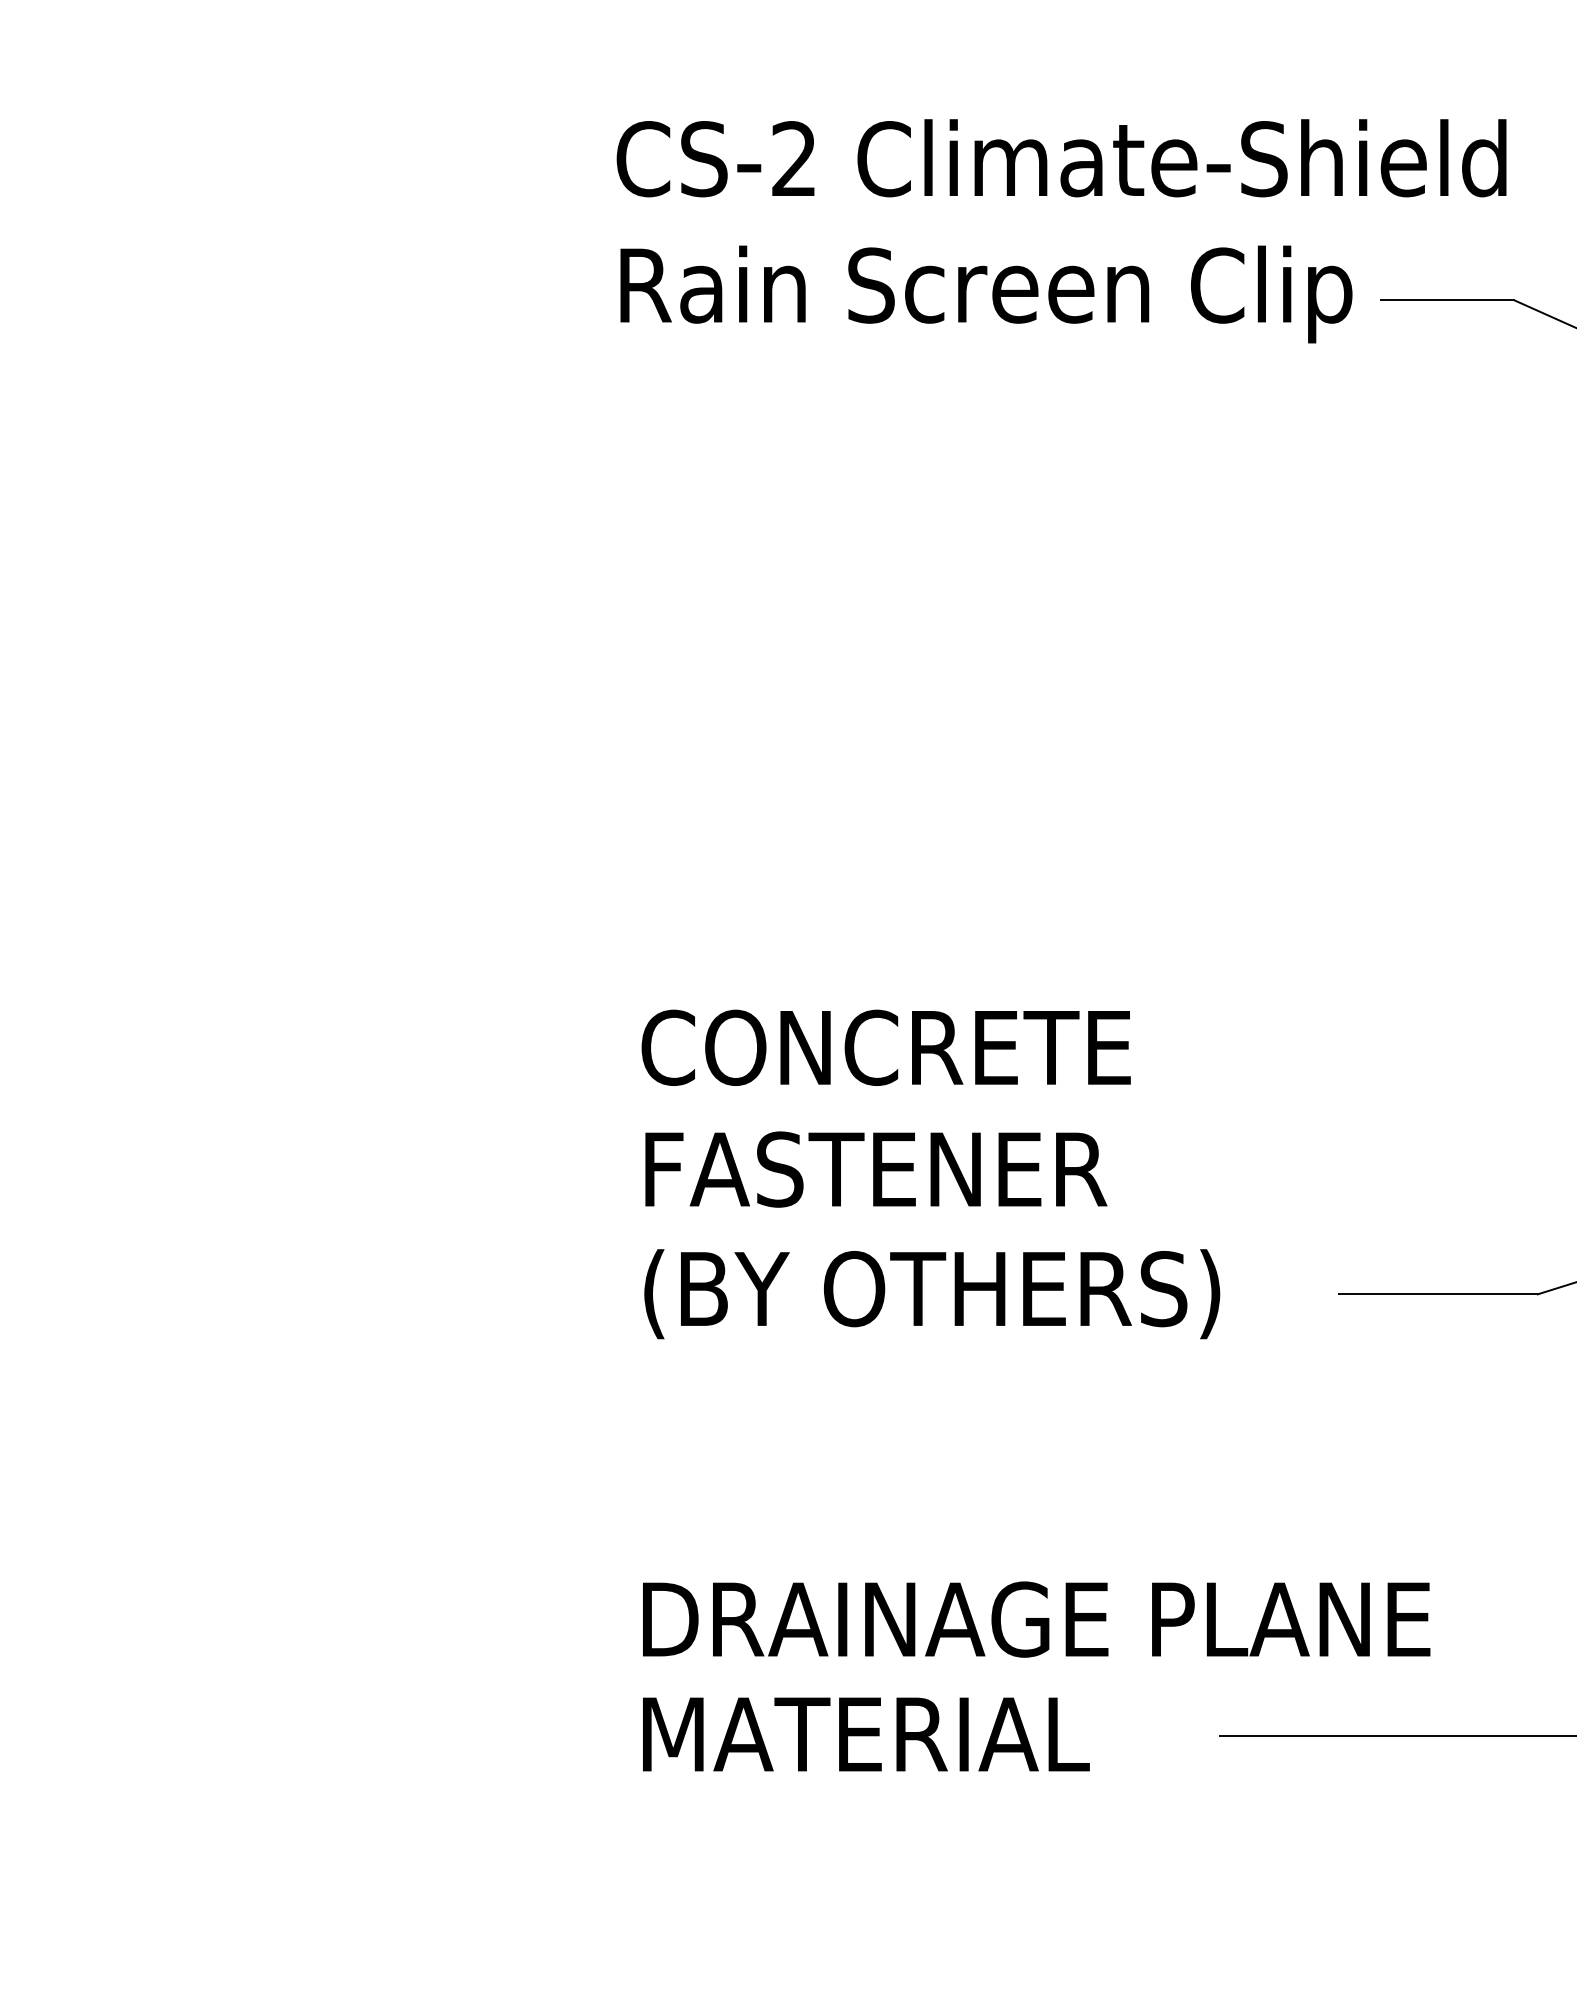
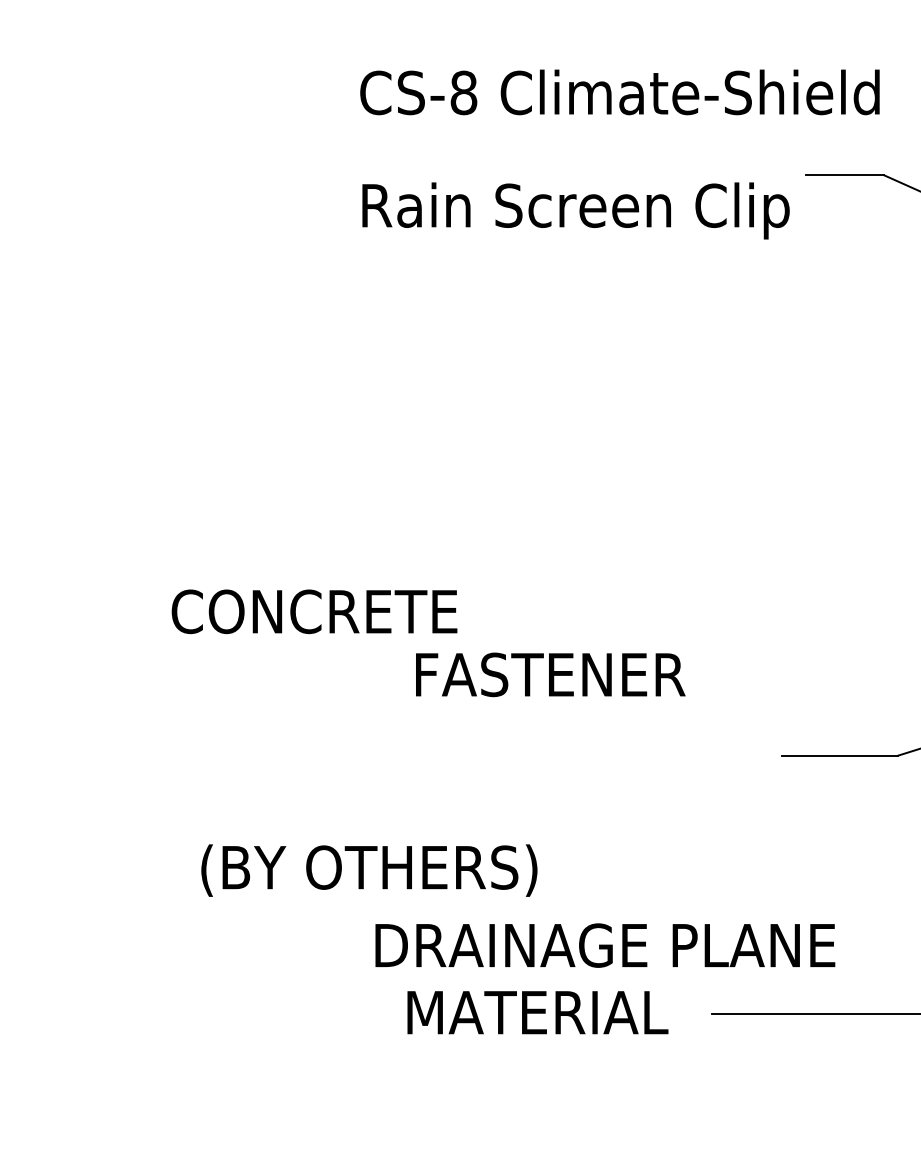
text: (793, 158) -> (463, 92), CS-2 -> CS-8
text: (985, 293) -> (575, 210), moved
text: (886, 1047) -> (314, 611), moved
text: (875, 1168) -> (550, 674), moved
text: (932, 1293) -> (369, 870), moved
text: (865, 1734) -> (537, 1012), moved

